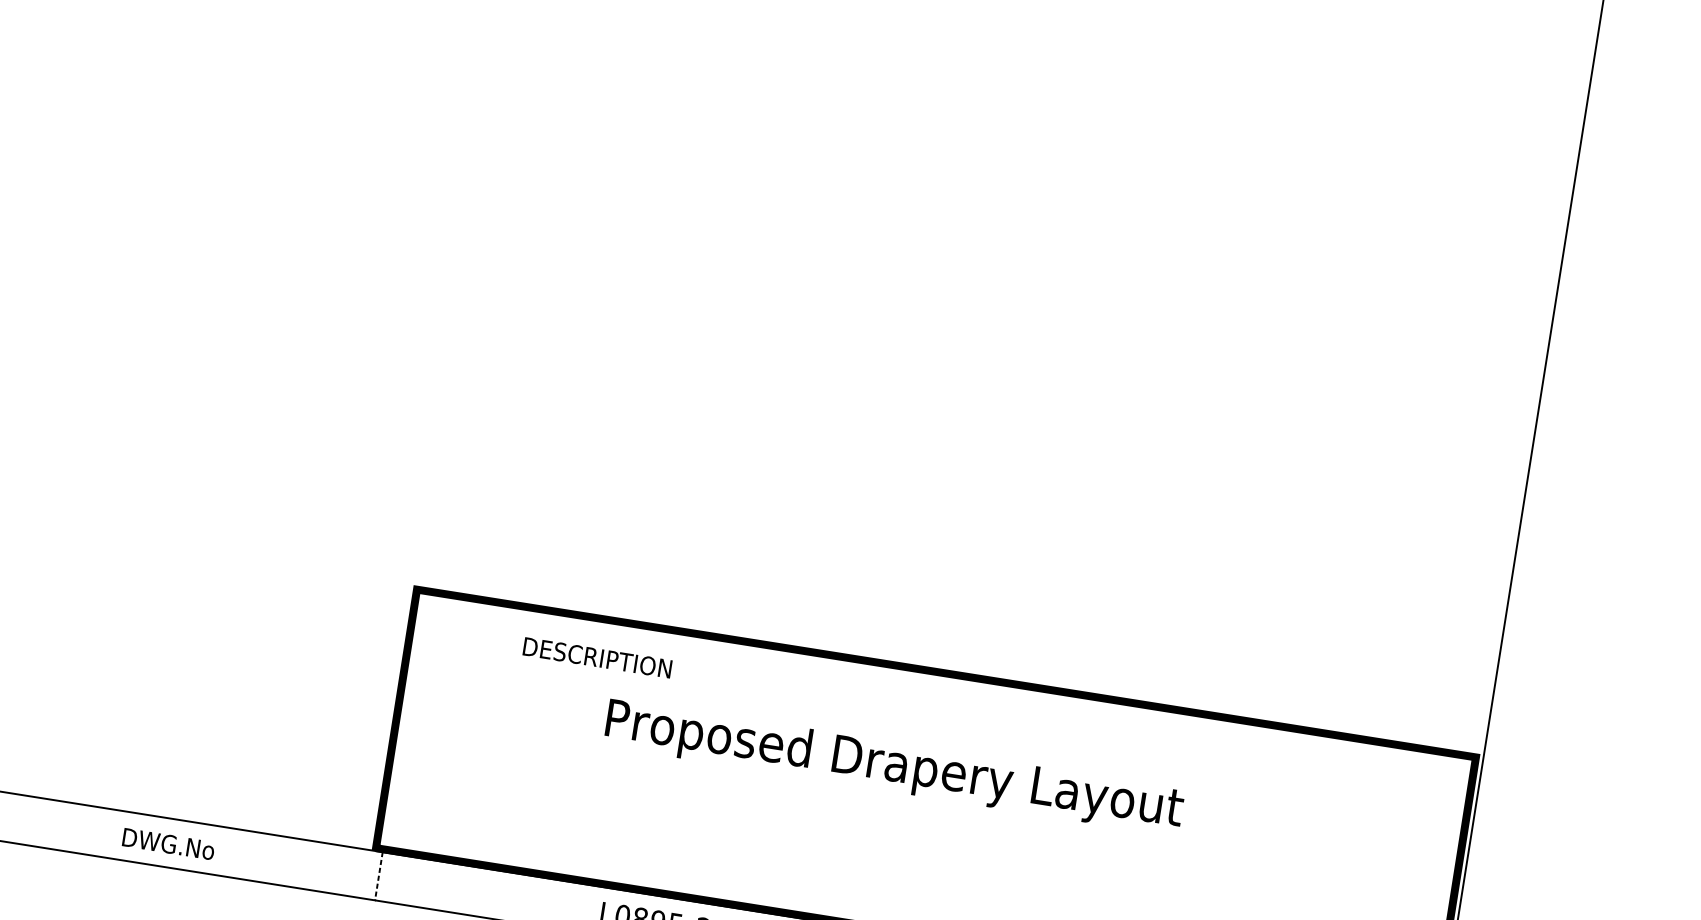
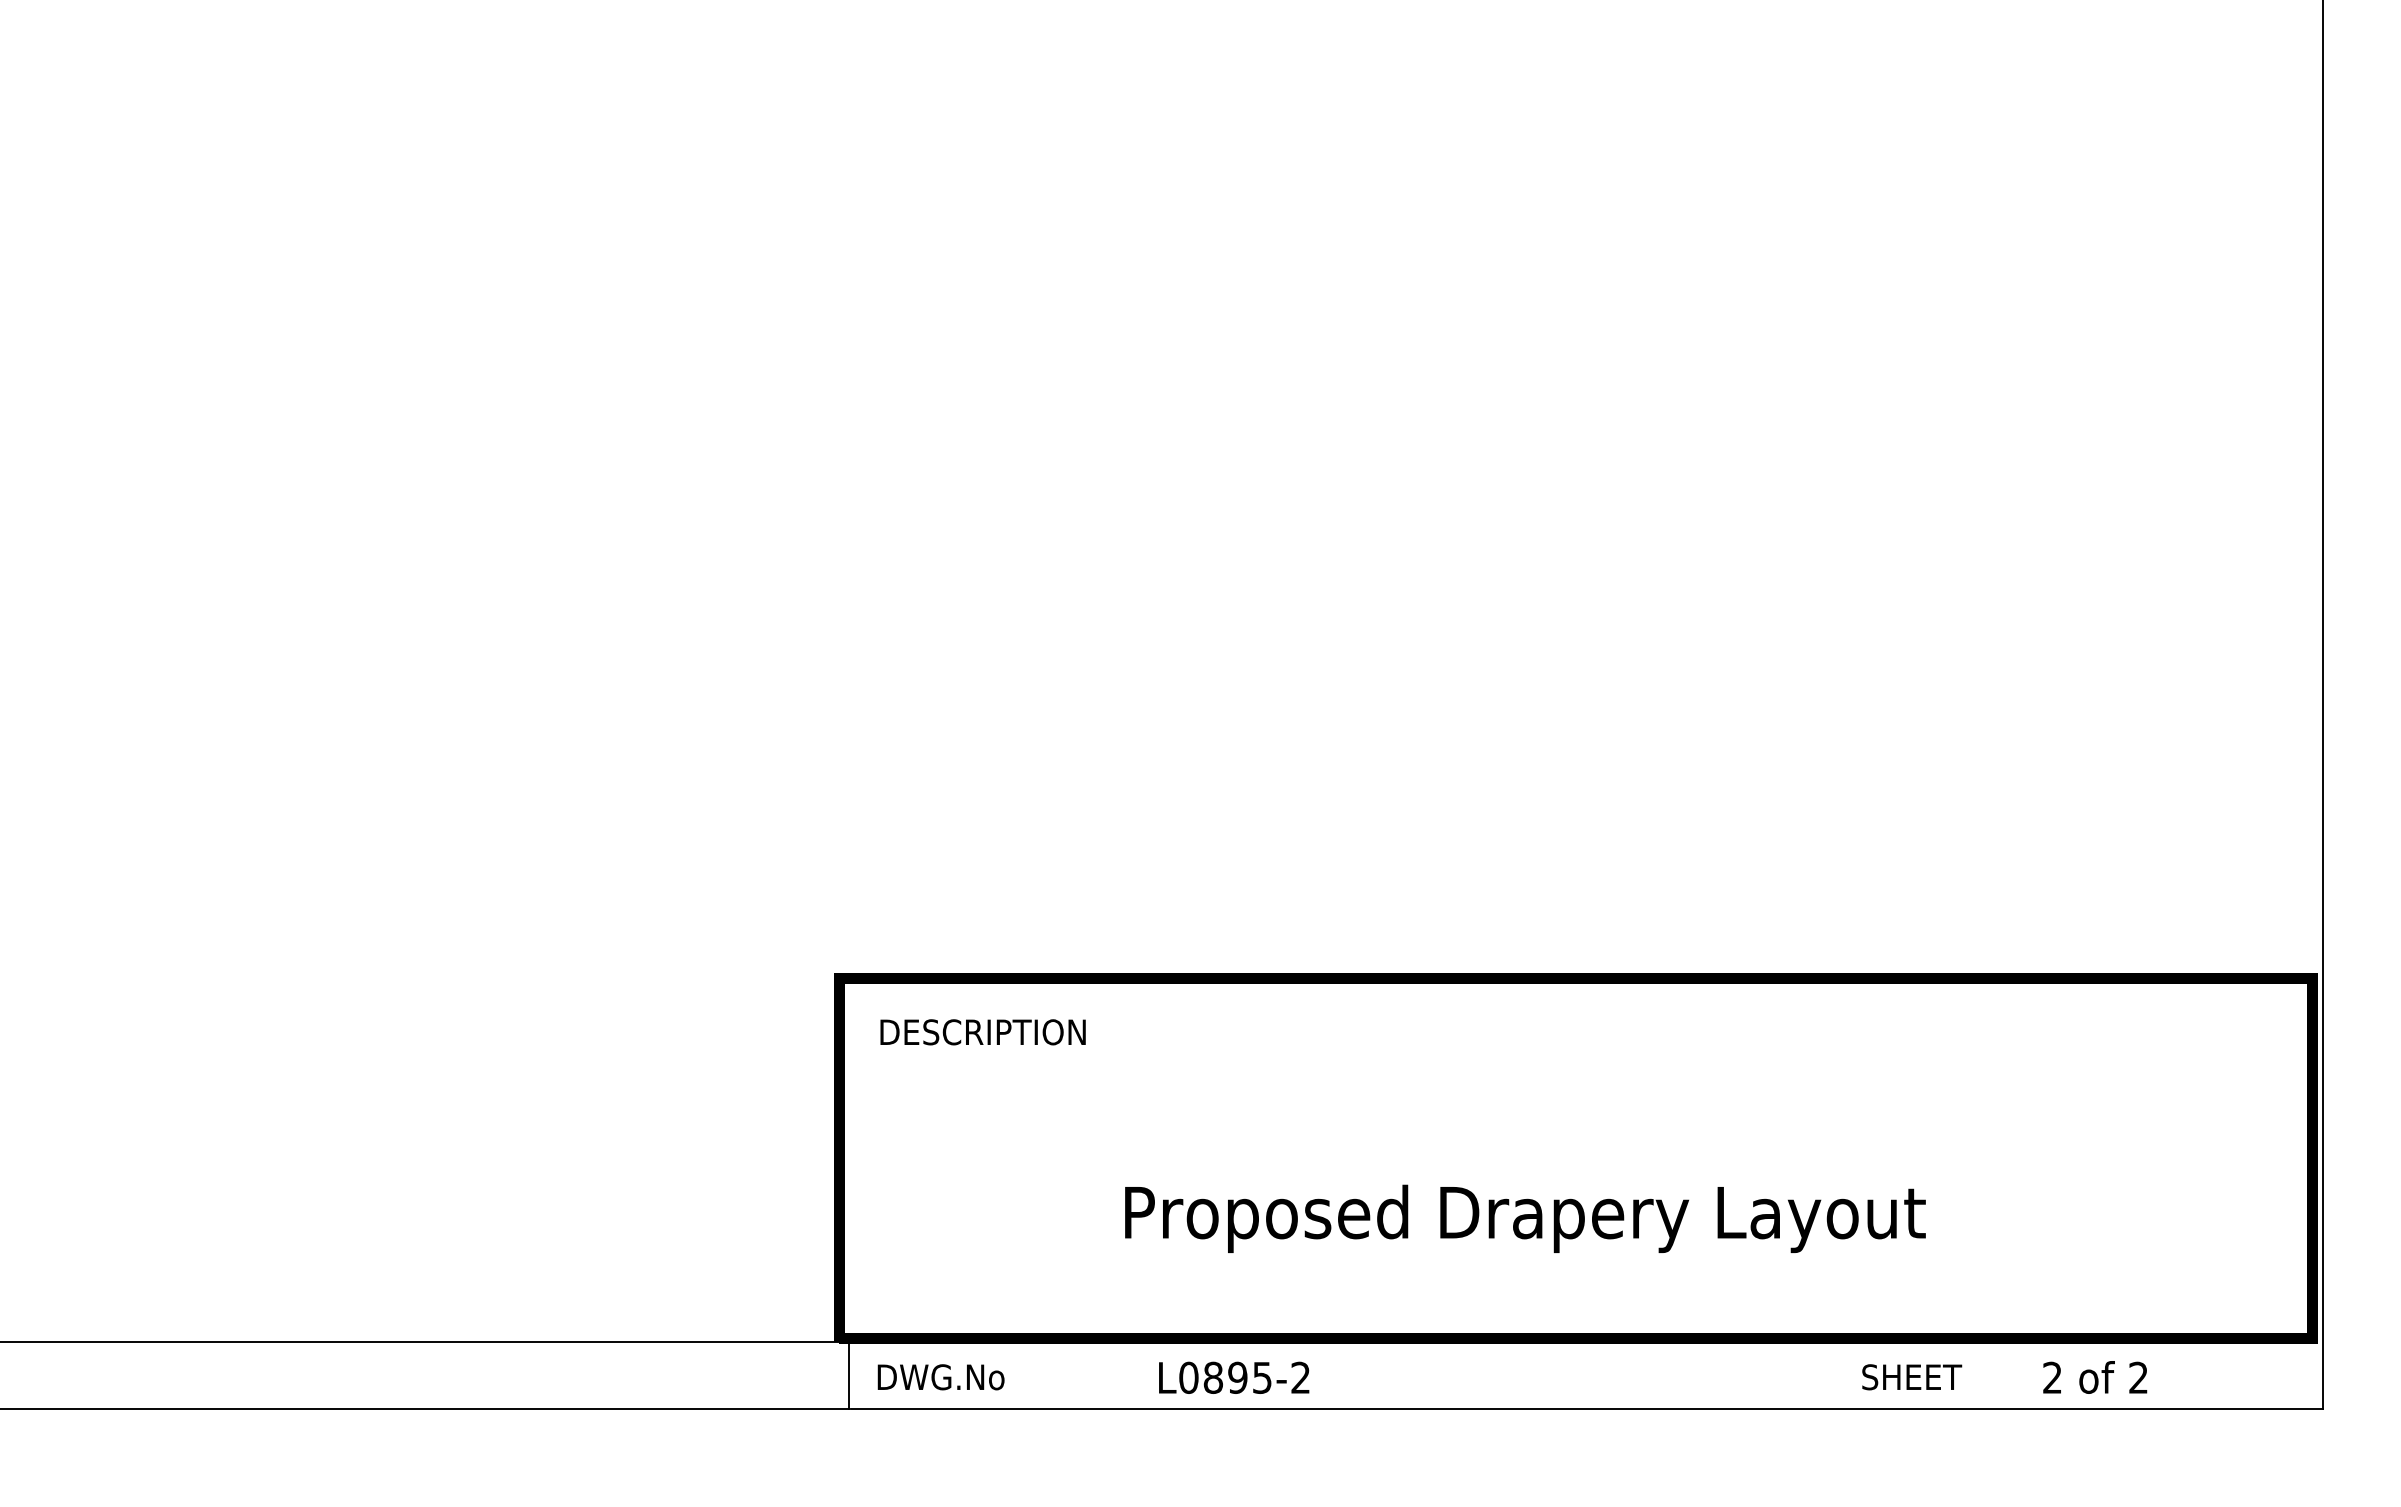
text: (597, 657) -> (982, 1032), moved
text: (894, 766) -> (1525, 1218), moved
text: (168, 844) -> (940, 1377), moved
line: (379, 876) -> (849, 1375), dashed -> solid

